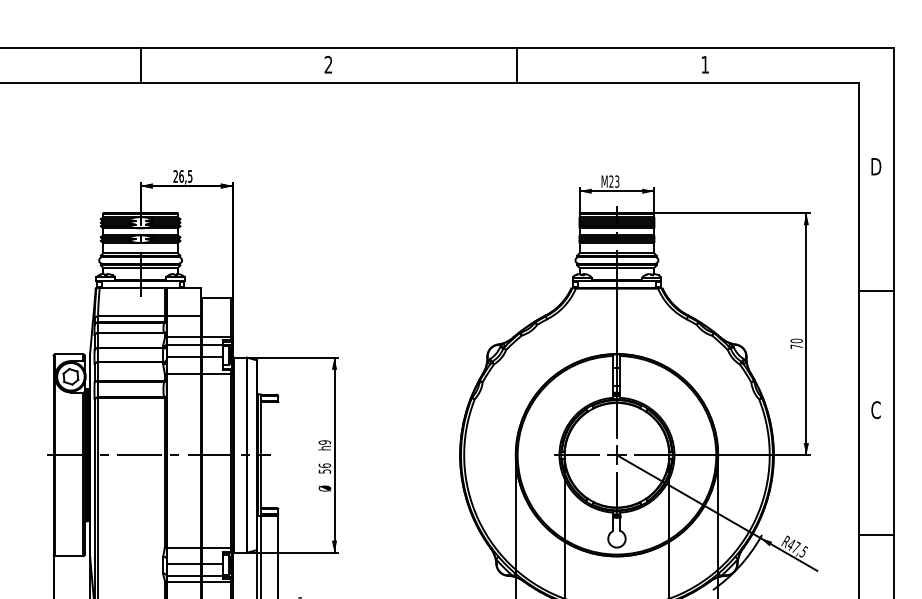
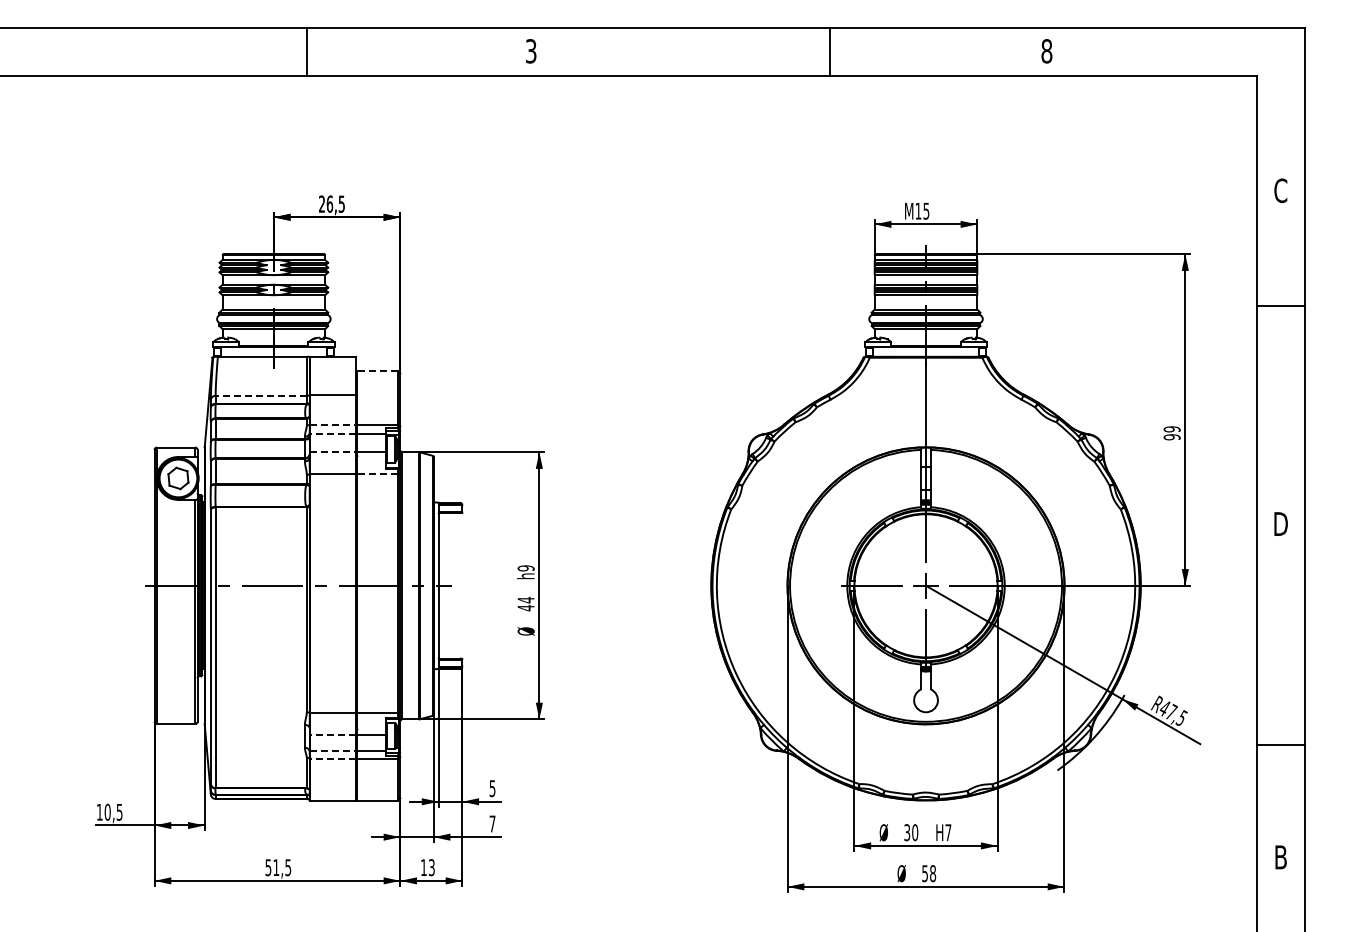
line: (141, 64) -> (307, 51), moved
text: (328, 64) -> (530, 51), 2 -> 3
line: (517, 64) -> (829, 51), moved
text: (704, 64) -> (1046, 51), 1 -> 8
text: (875, 166) -> (1280, 190), D -> C
text: (614, 181) -> (922, 210), M23 -> M15
line: (875, 291) -> (1280, 306), moved
line: (216, 298) -> (377, 371), solid -> dashed
line: (131, 316) -> (261, 395), solid -> dashed
line: (184, 337) -> (333, 424), solid -> dashed
text: (796, 343) -> (1171, 433), 70 -> 99
line: (183, 344) -> (332, 434), solid -> dashed
line: (184, 357) -> (333, 451), solid -> dashed
line: (216, 373) -> (377, 474), solid -> dashed
text: (875, 409) -> (1280, 523), C -> D
text: (324, 468) -> (525, 603), 56 -> 44
line: (875, 534) -> (1280, 745), moved
line: (183, 564) -> (332, 735), solid -> dashed
line: (184, 575) -> (333, 750), solid -> dashed
line: (183, 581) -> (332, 758), solid -> dashed

